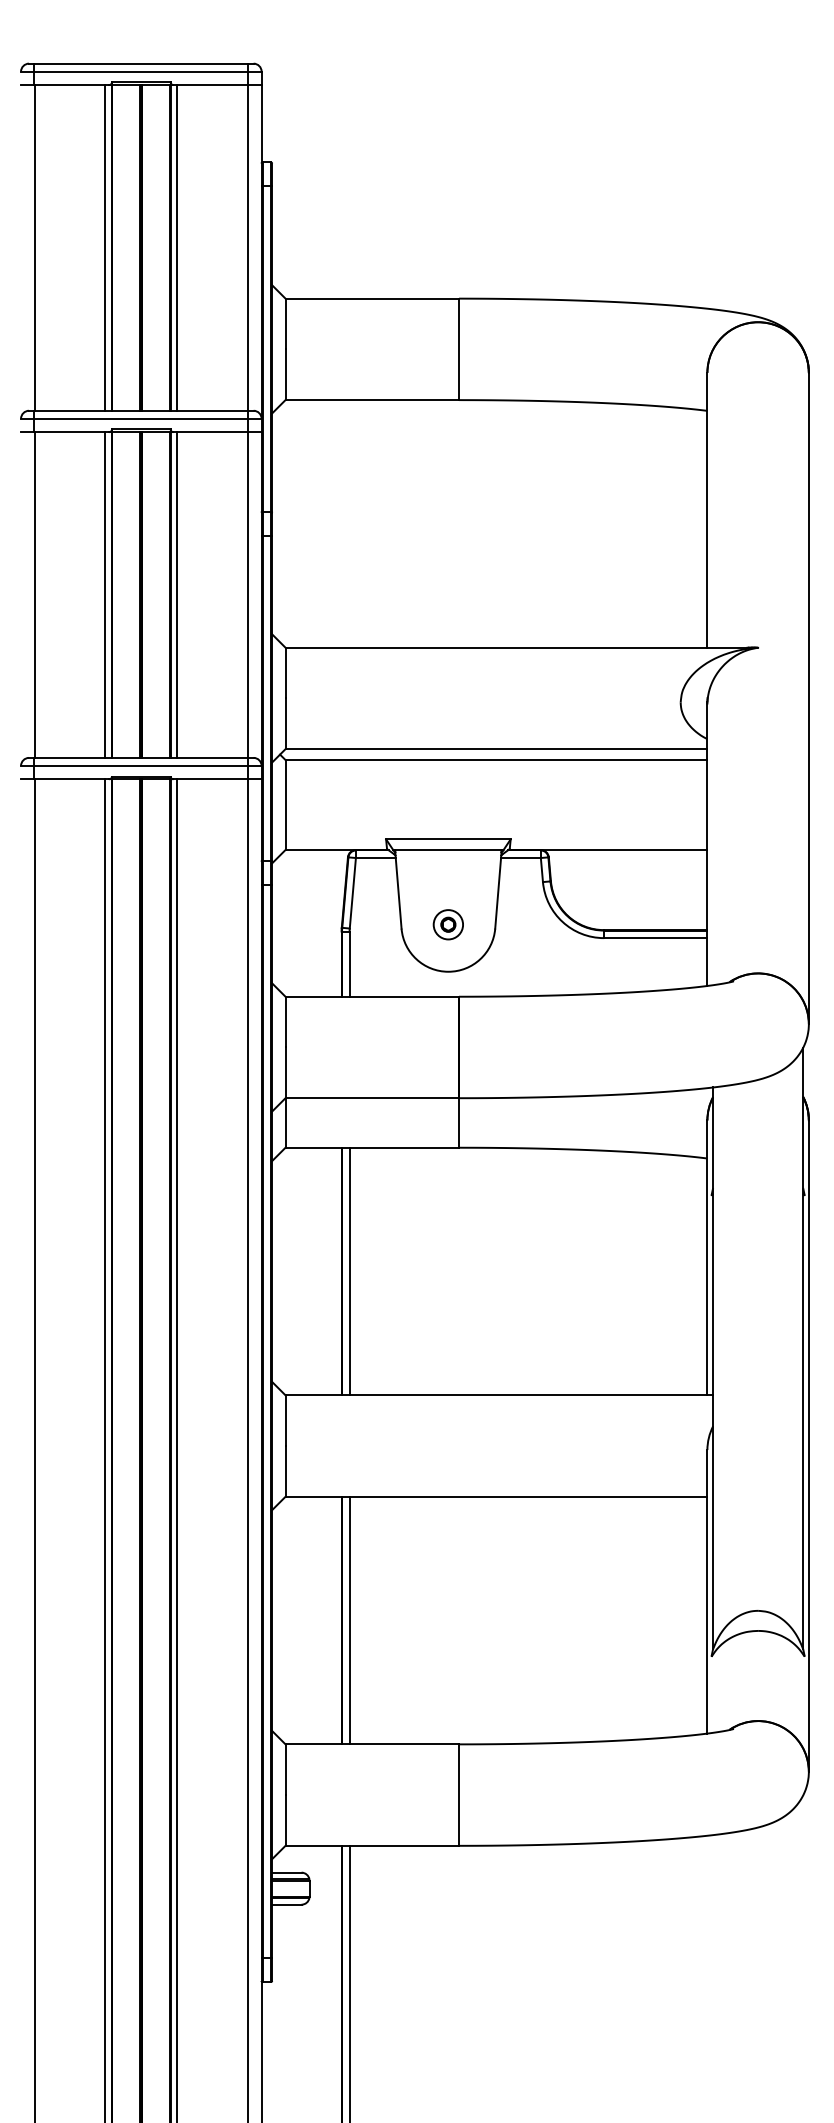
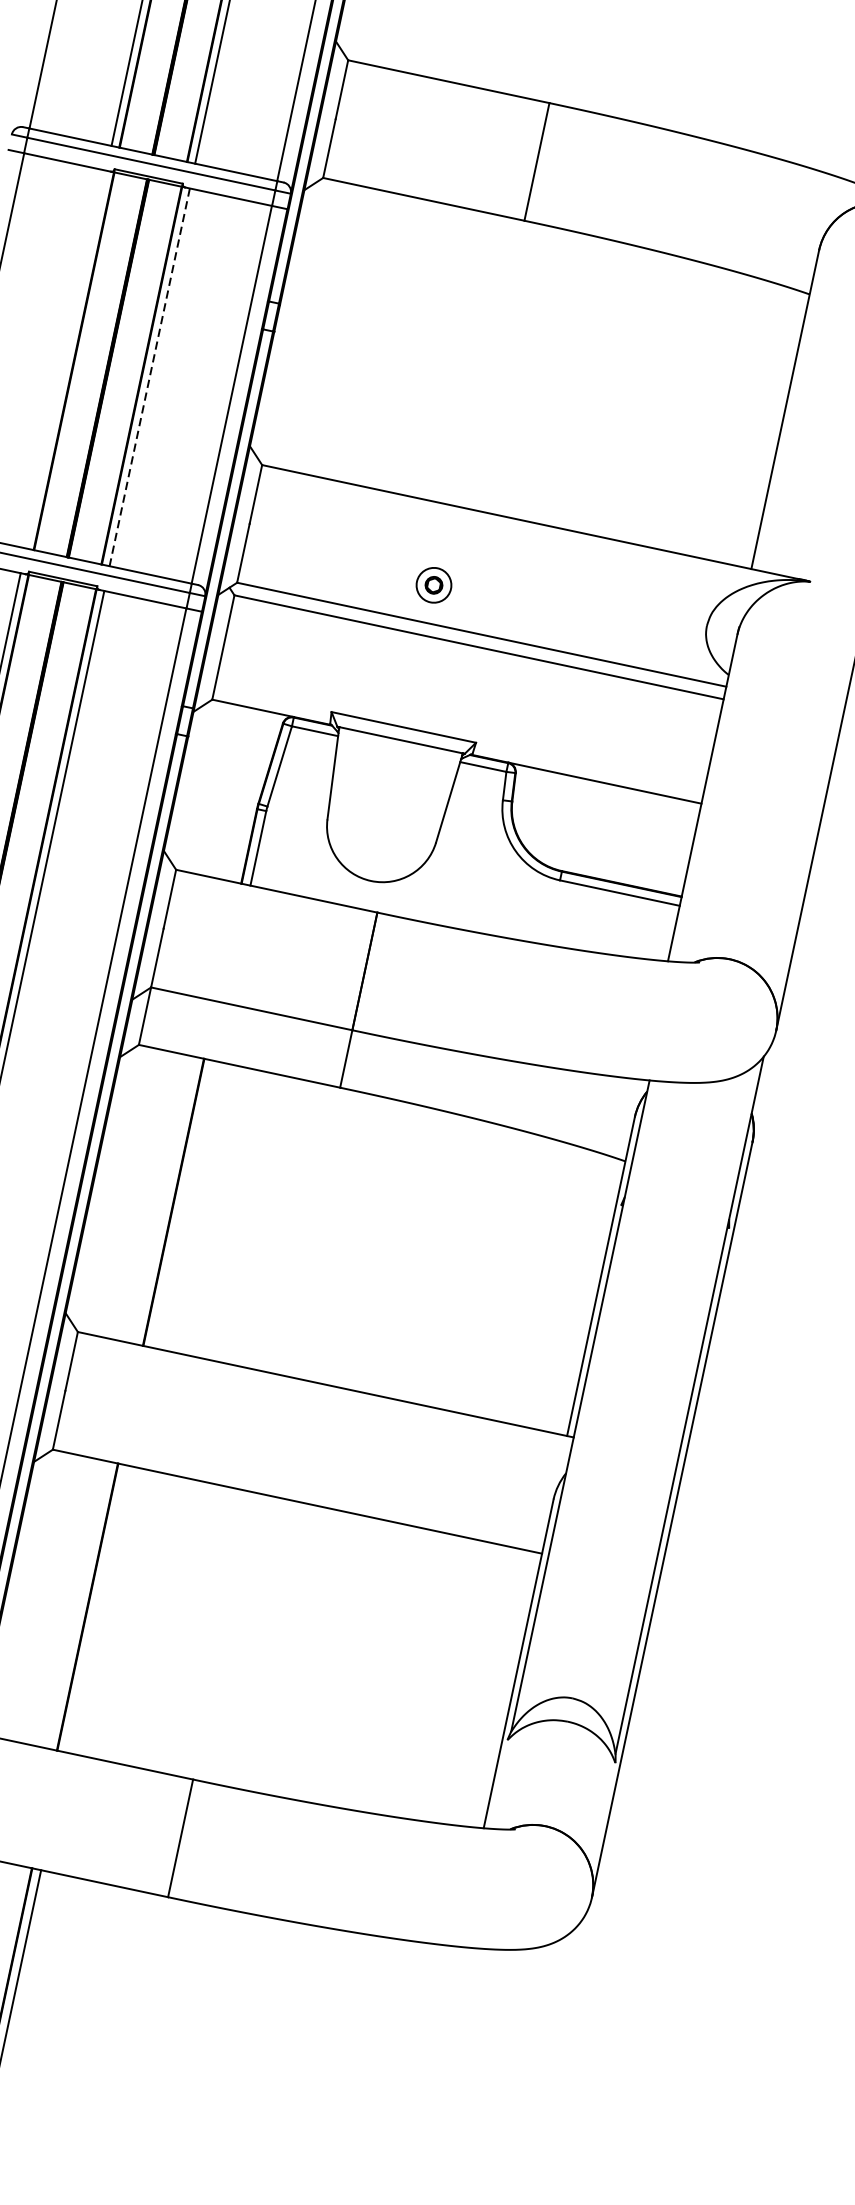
line: (105, 594) -> (66, 359), removed
line: (177, 595) -> (149, 377), solid -> dashed
part: (447, 924) -> (433, 584), moved
line: (349, 1271) -> (182, 1204), removed
line: (349, 1620) -> (96, 1608), removed

